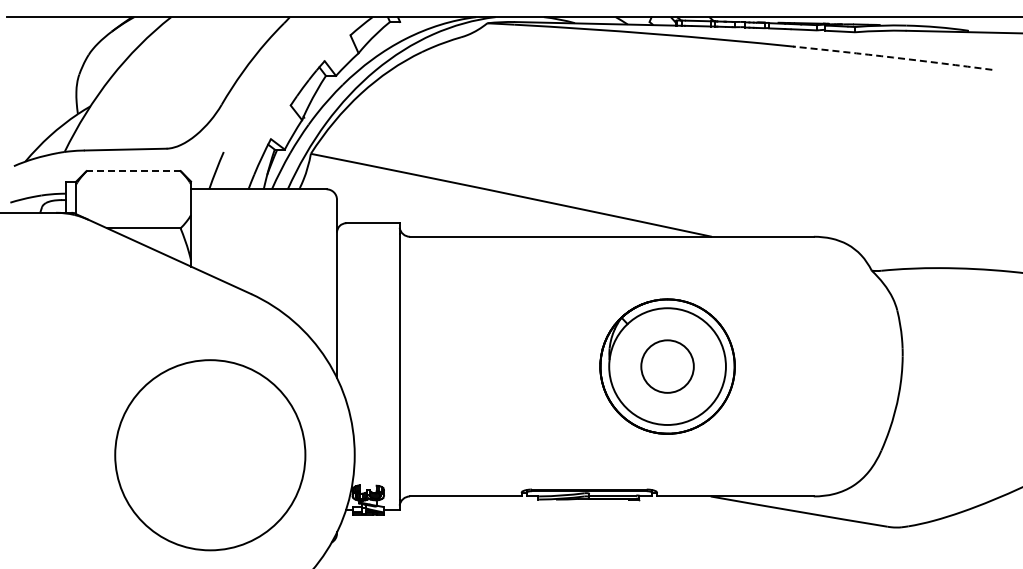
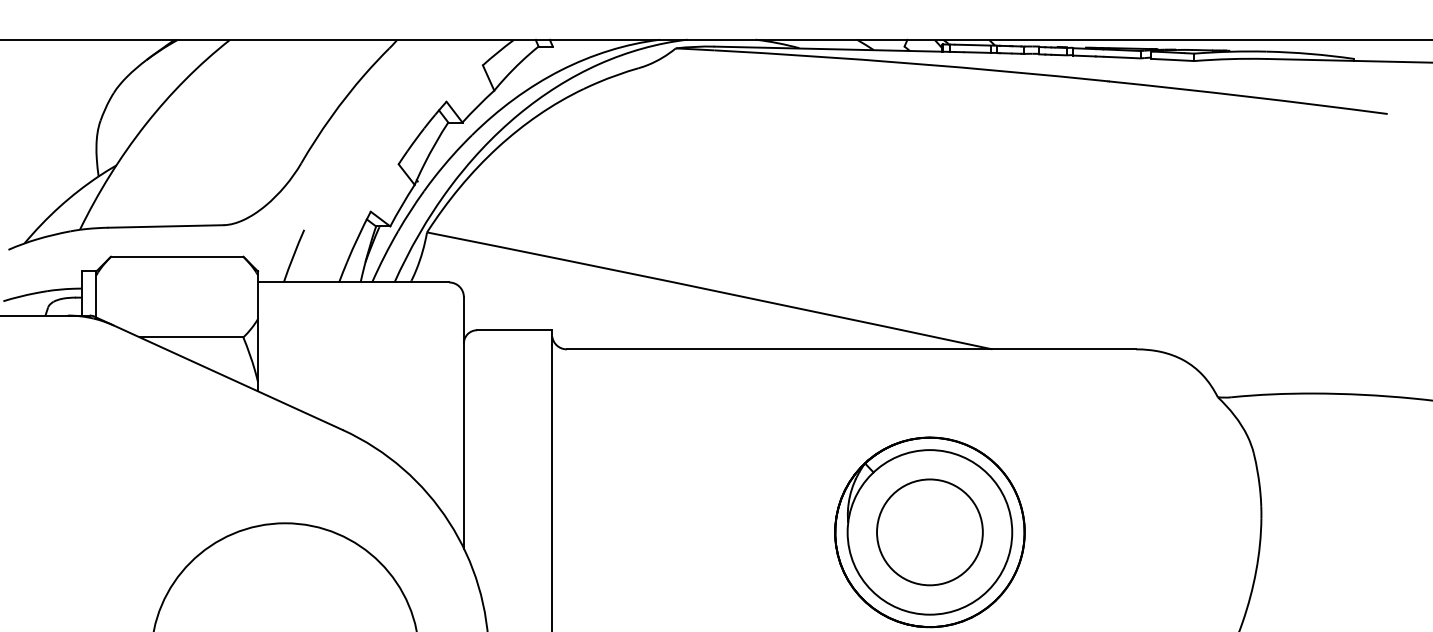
arc: (893, 57) -> (1248, 96), dashed -> solid
line: (133, 171) -> (176, 257), dashed -> solid
circle: (667, 366) -> (929, 532), size x1.43

